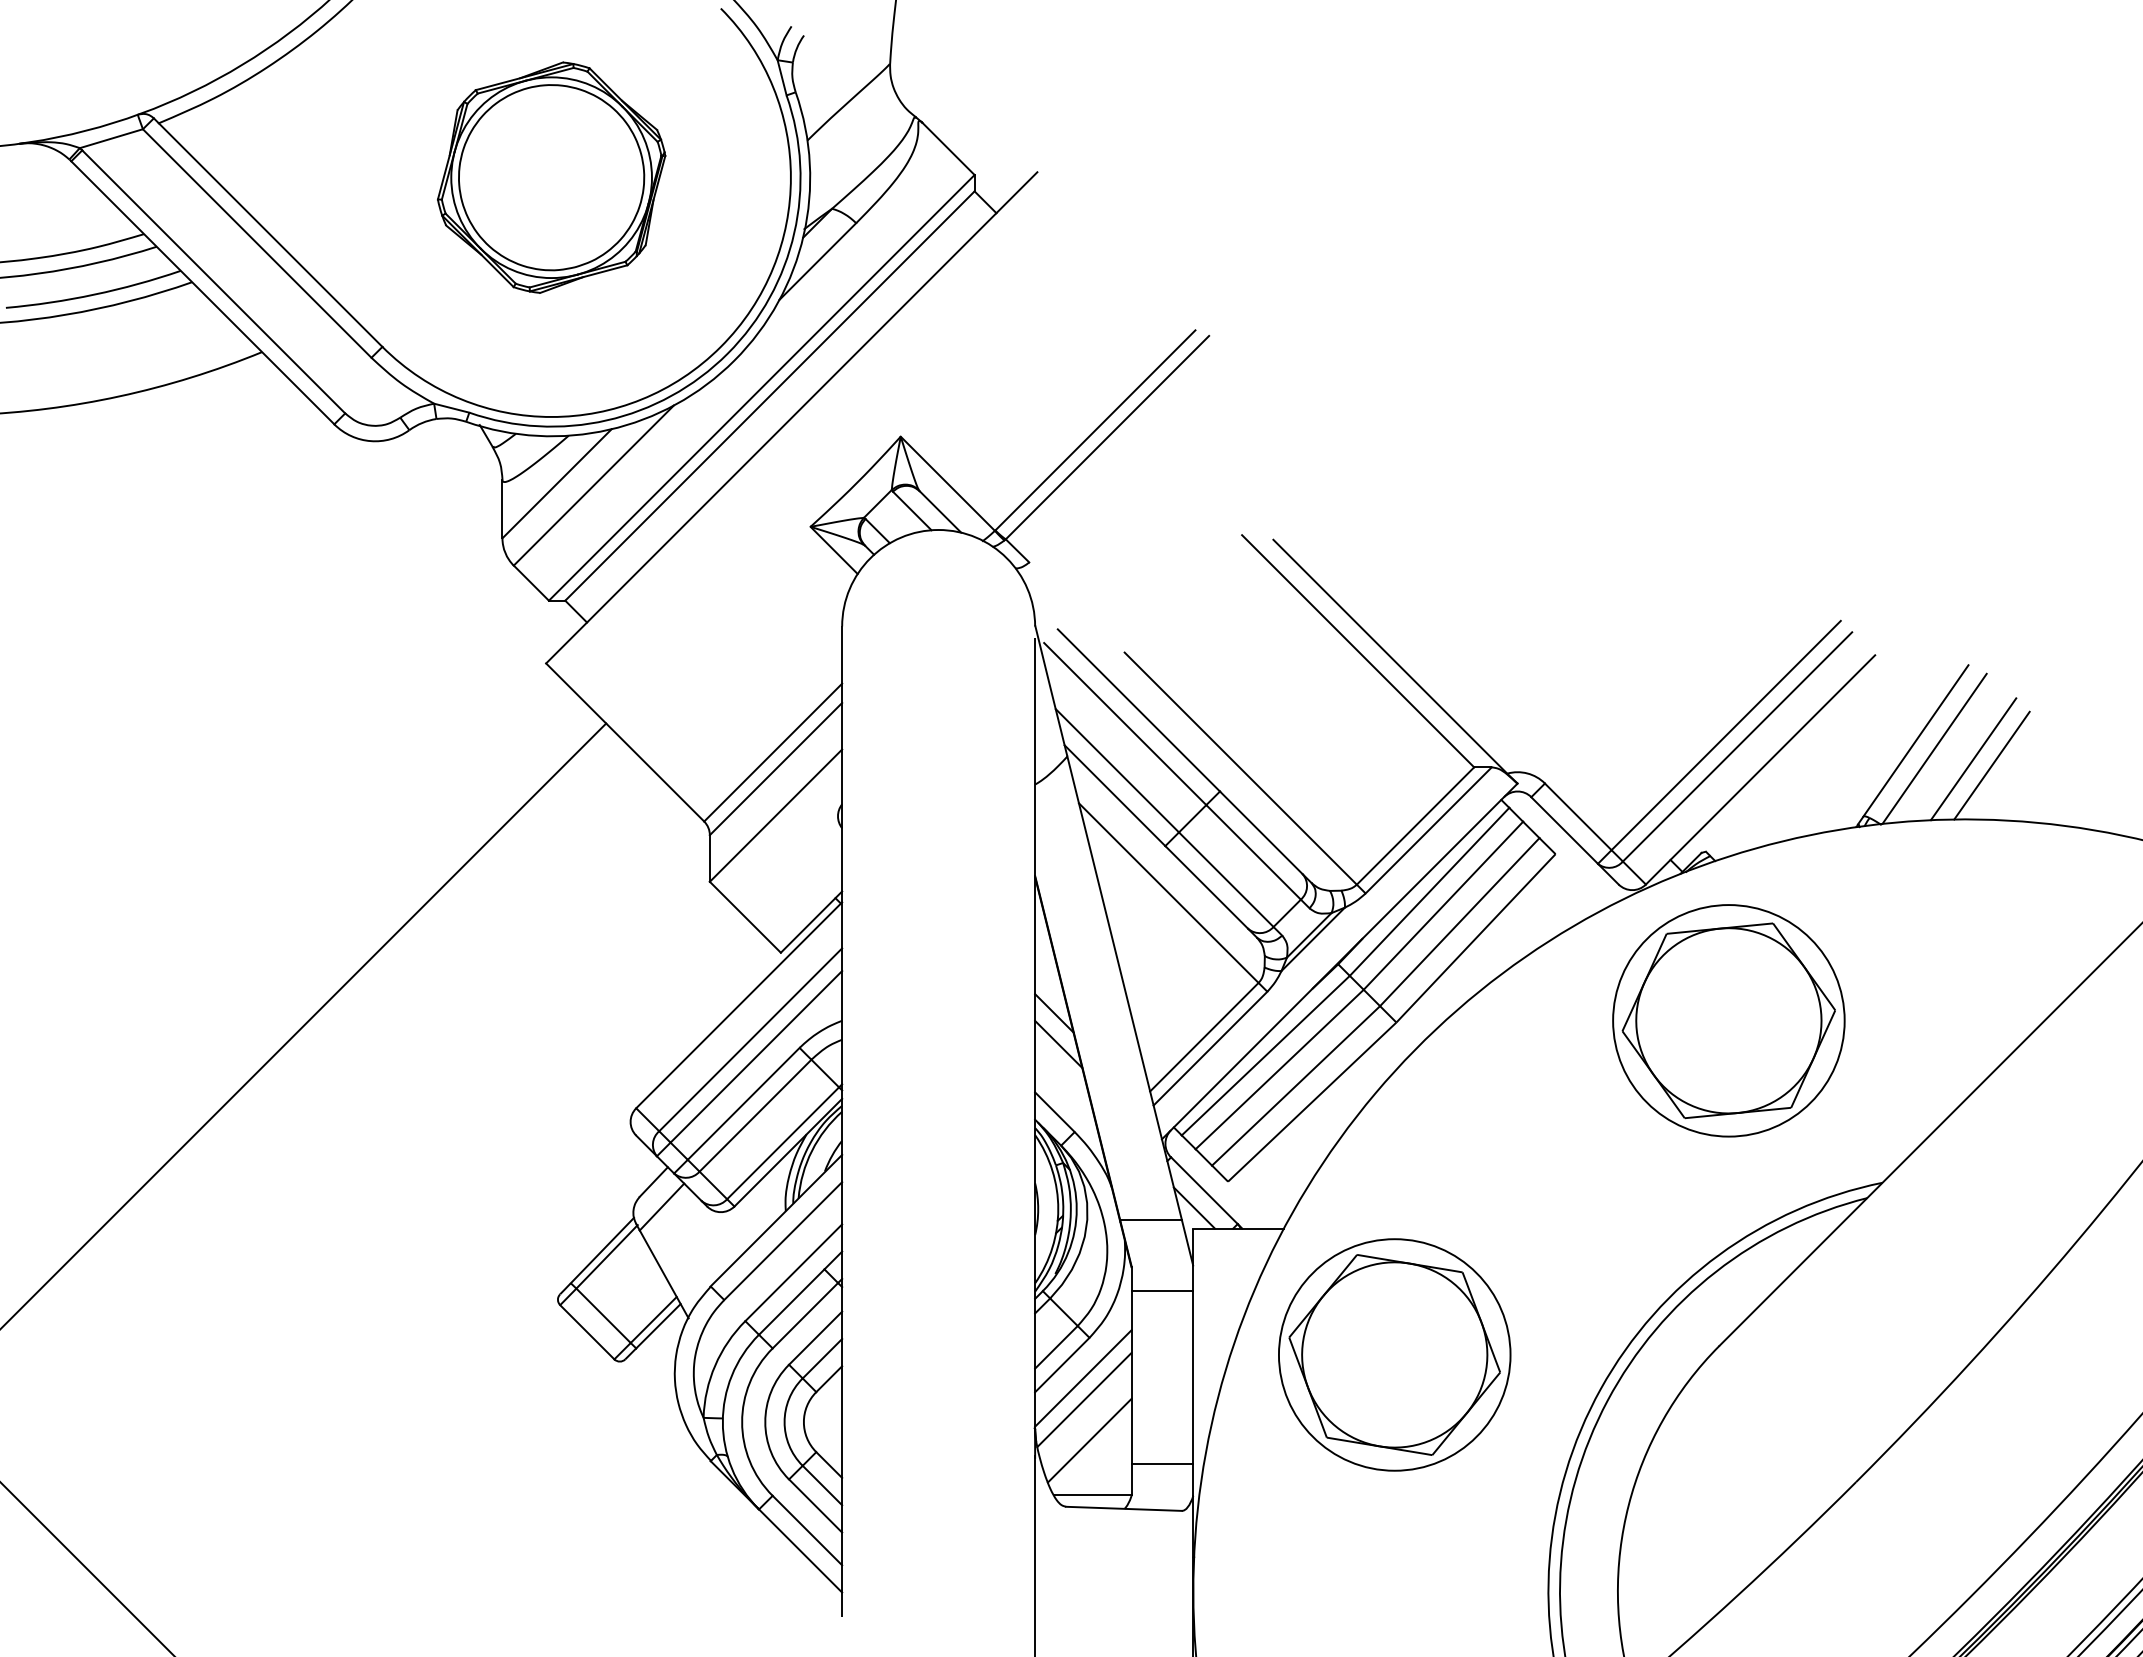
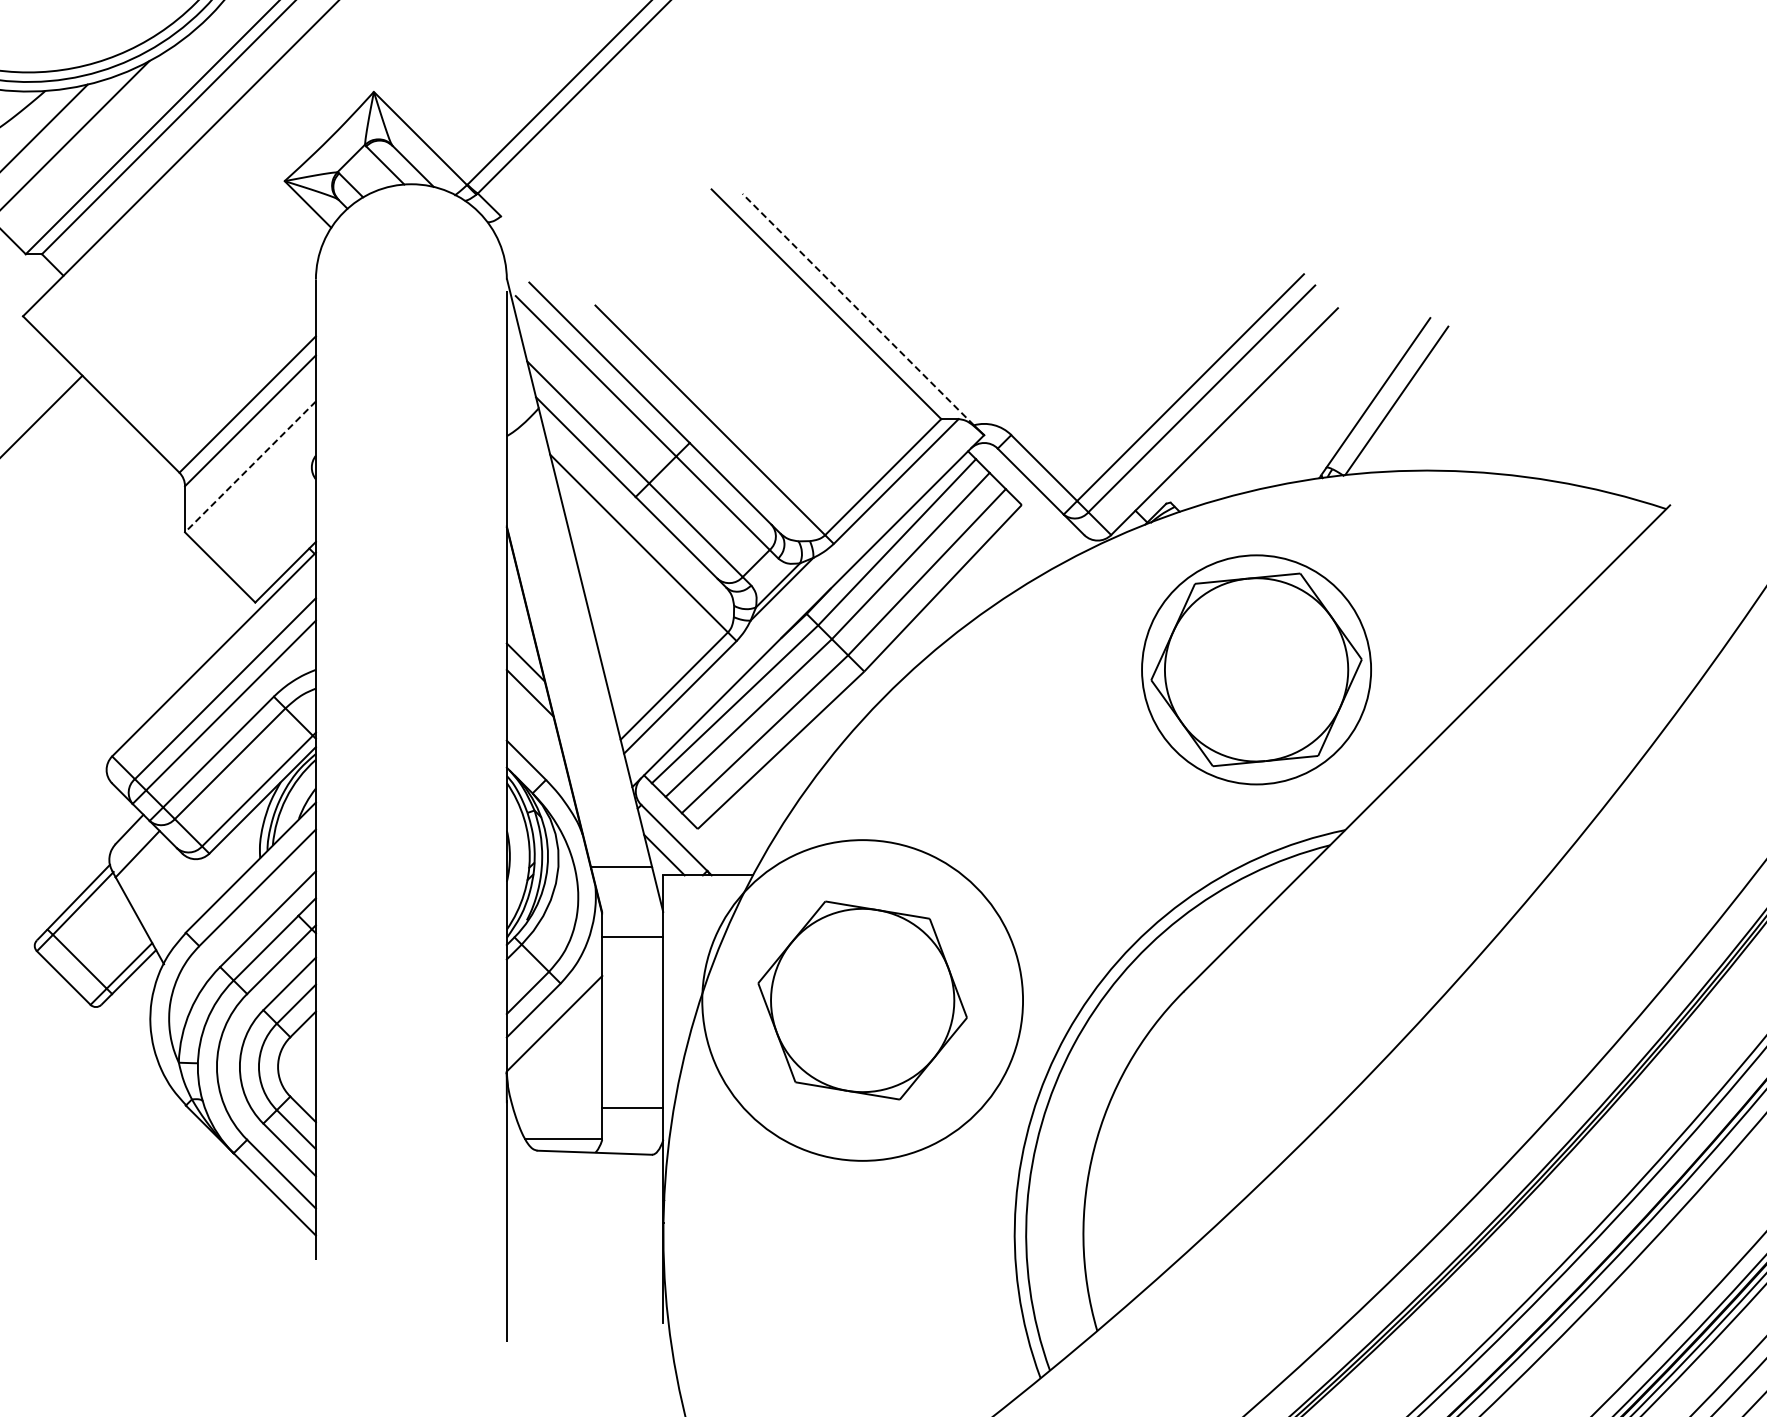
line: (1390, 656) -> (858, 309), solid -> dashed
line: (1973, 759) -> (1435, 411), removed
line: (1991, 765) -> (1453, 417), removed
line: (776, 815) -> (250, 466), solid -> dashed
part: (1728, 1020) -> (1256, 669), moved
circle: (1394, 1354) -> (862, 1000), size x1.4
line: (1084, 1399) -> (555, 1044), removed
line: (1089, 1440) -> (560, 1085), removed

